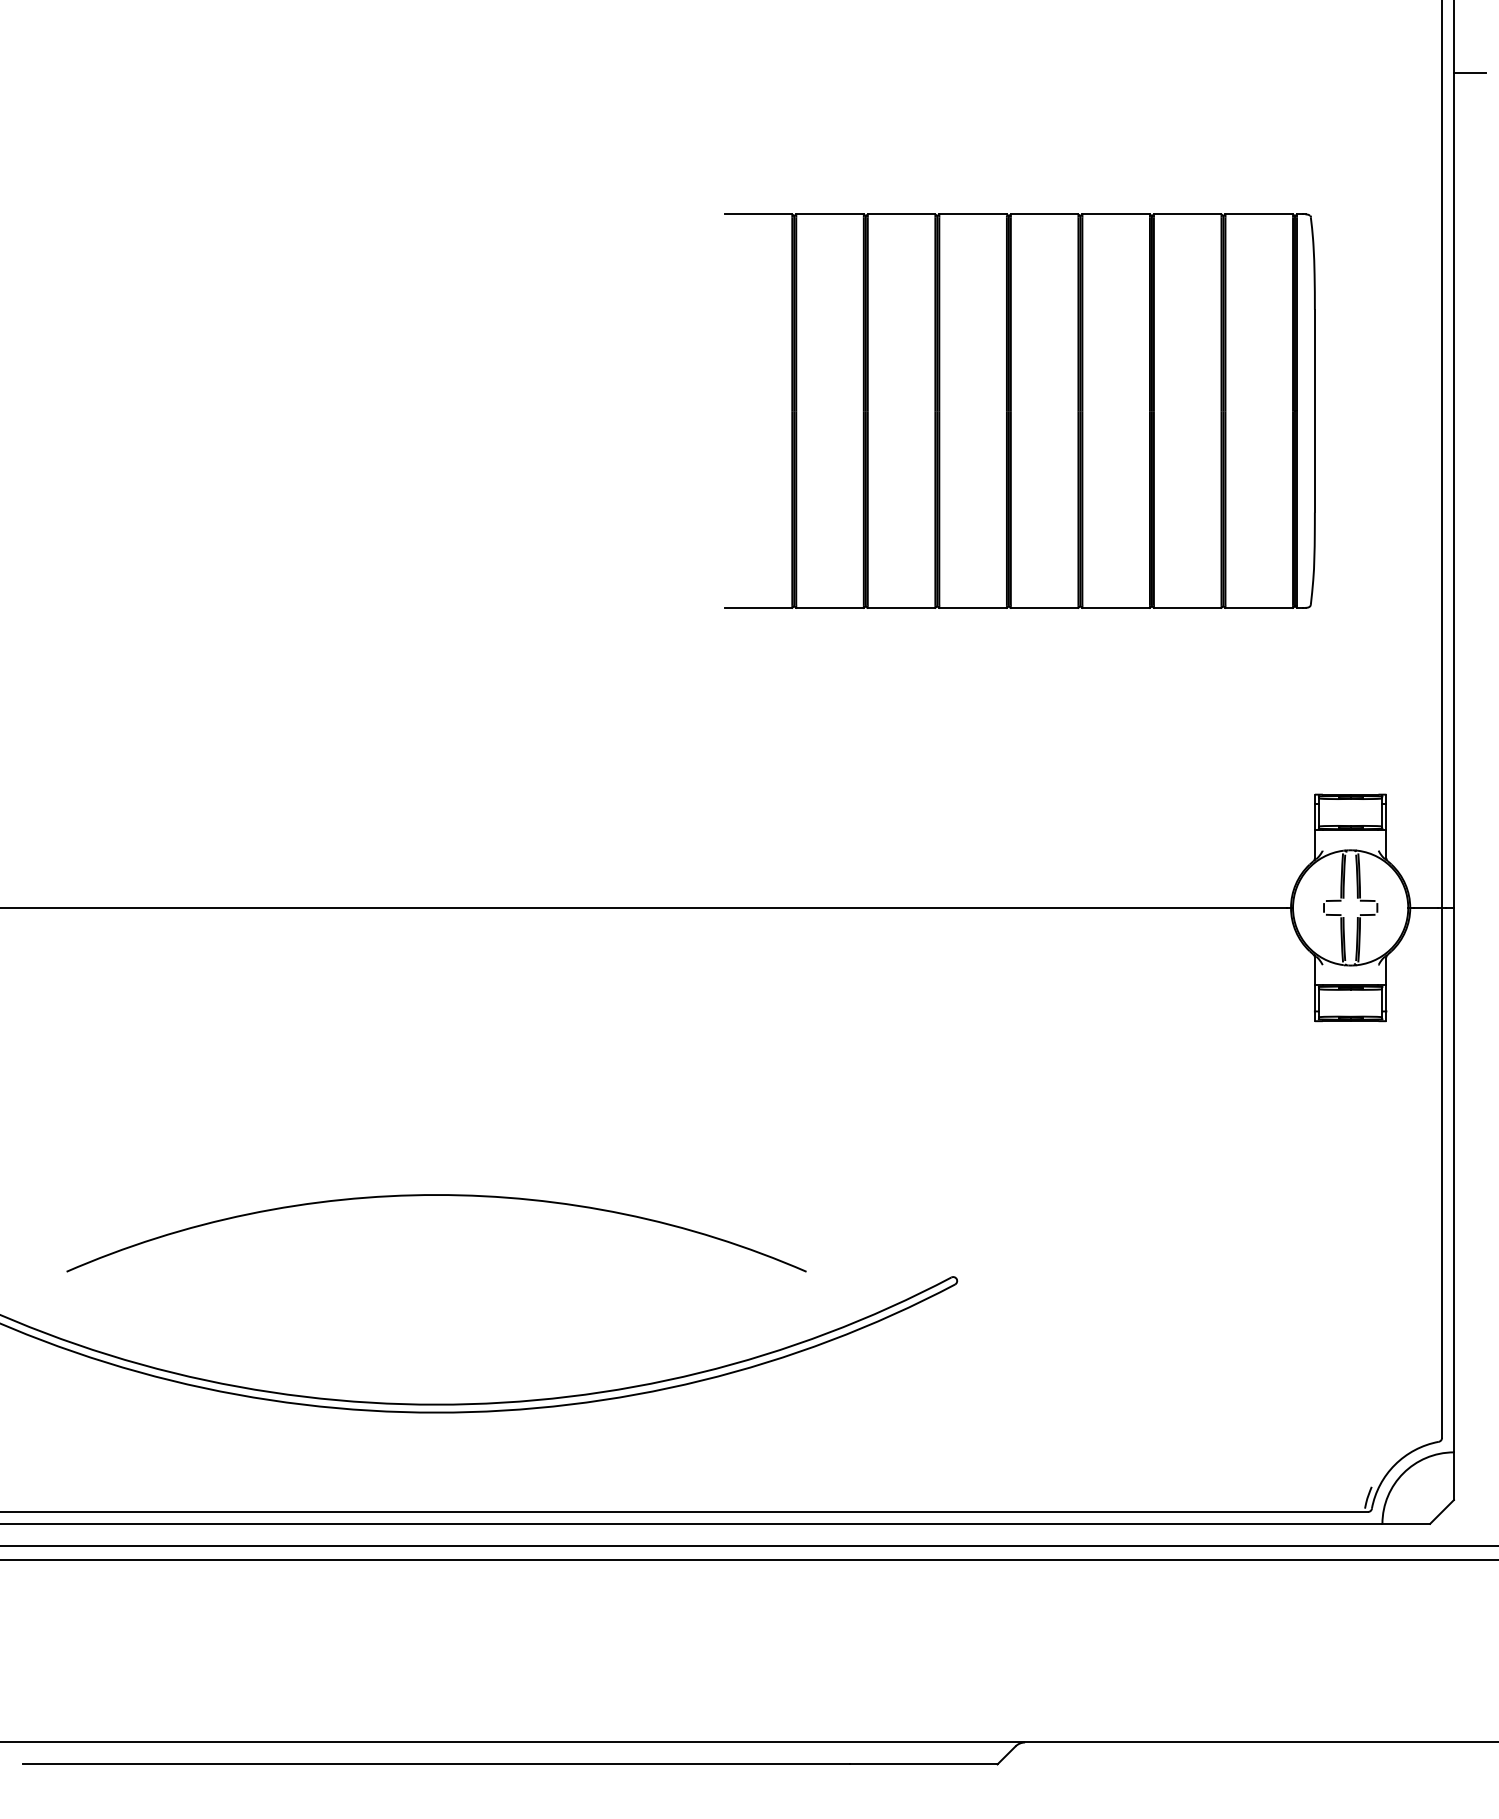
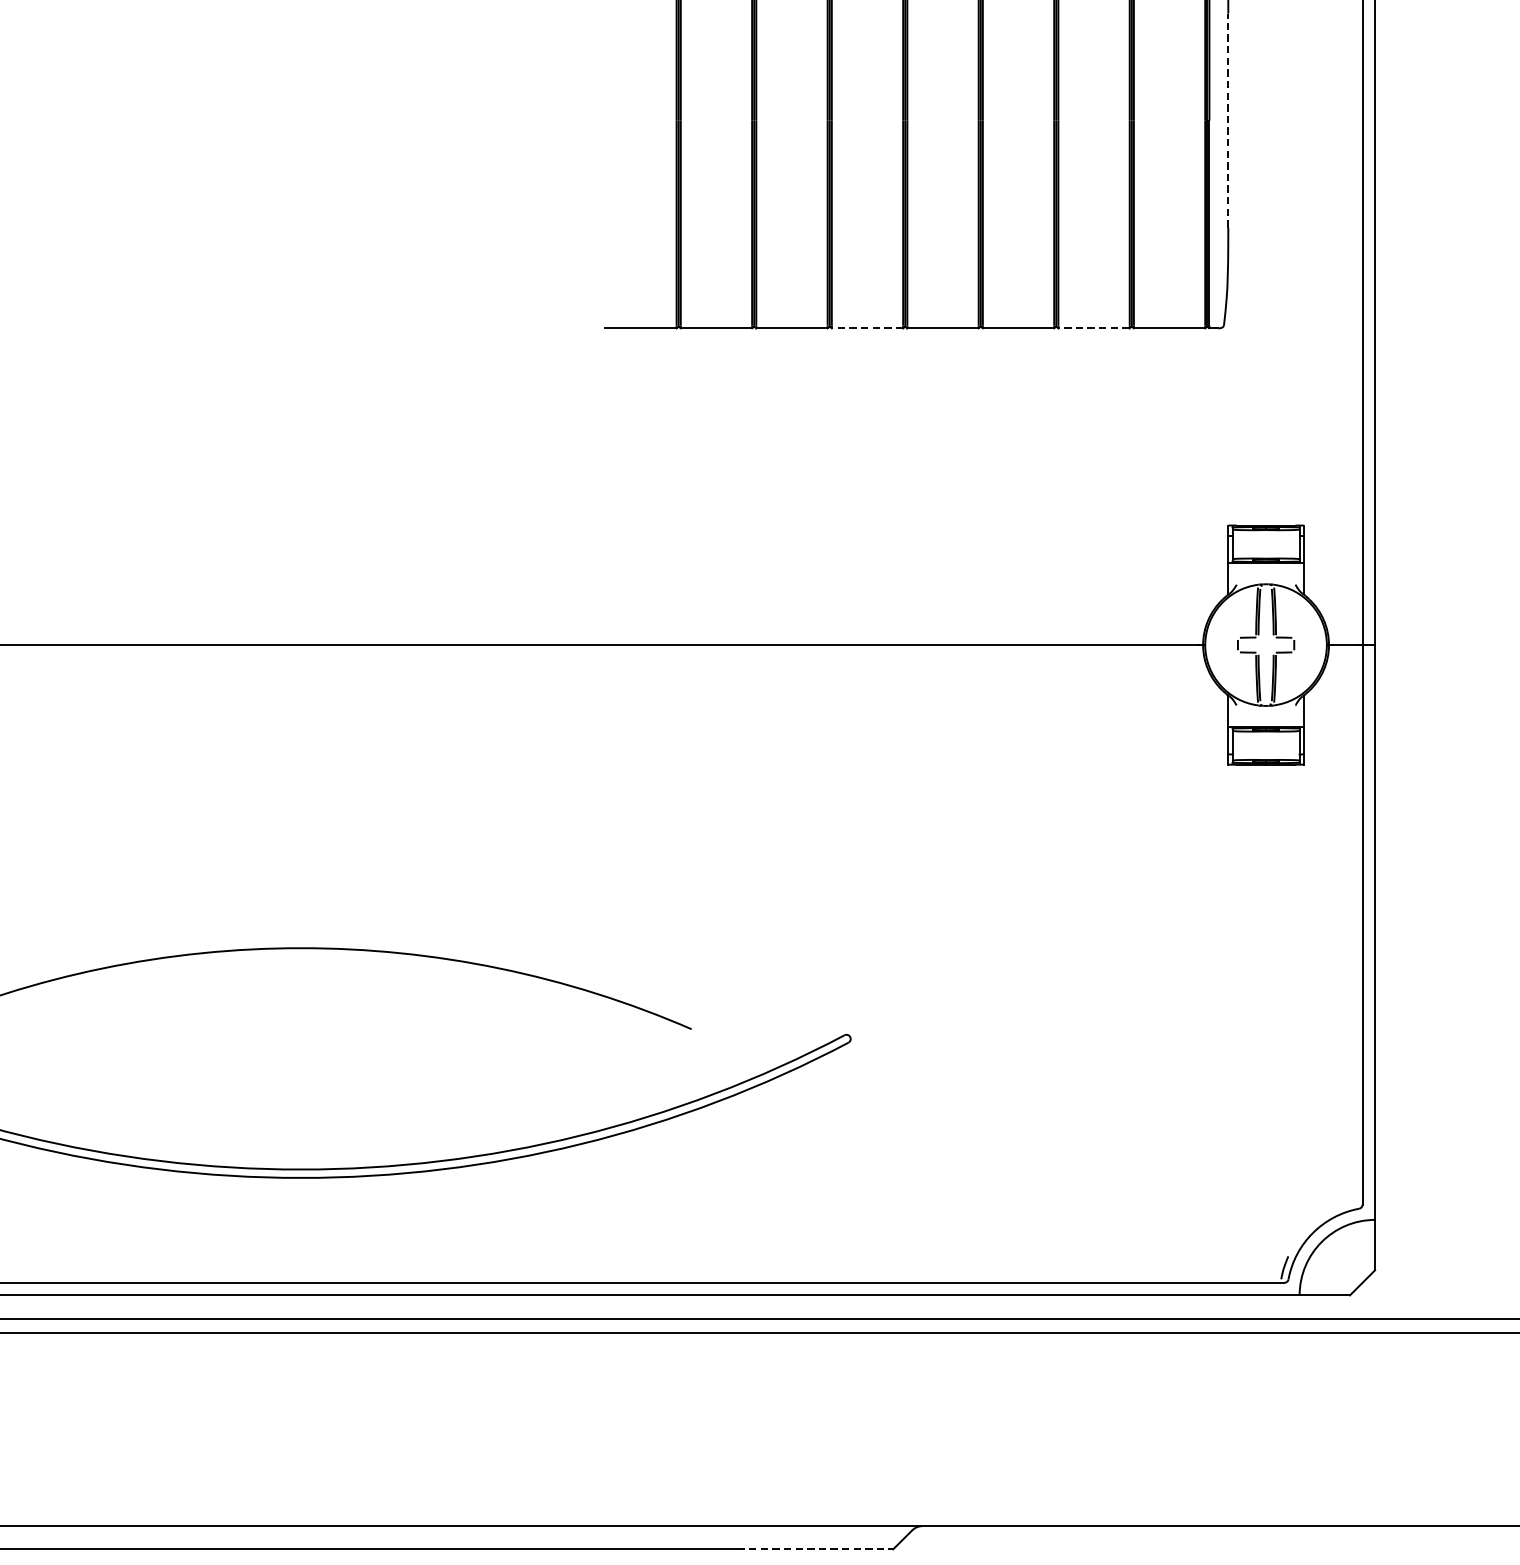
line: (1314, 410) -> (1227, 119), solid -> dashed
line: (973, 607) -> (867, 327), solid -> dashed
line: (1187, 607) -> (1093, 327), solid -> dashed
line: (923, 1764) -> (815, 1549), solid -> dashed

